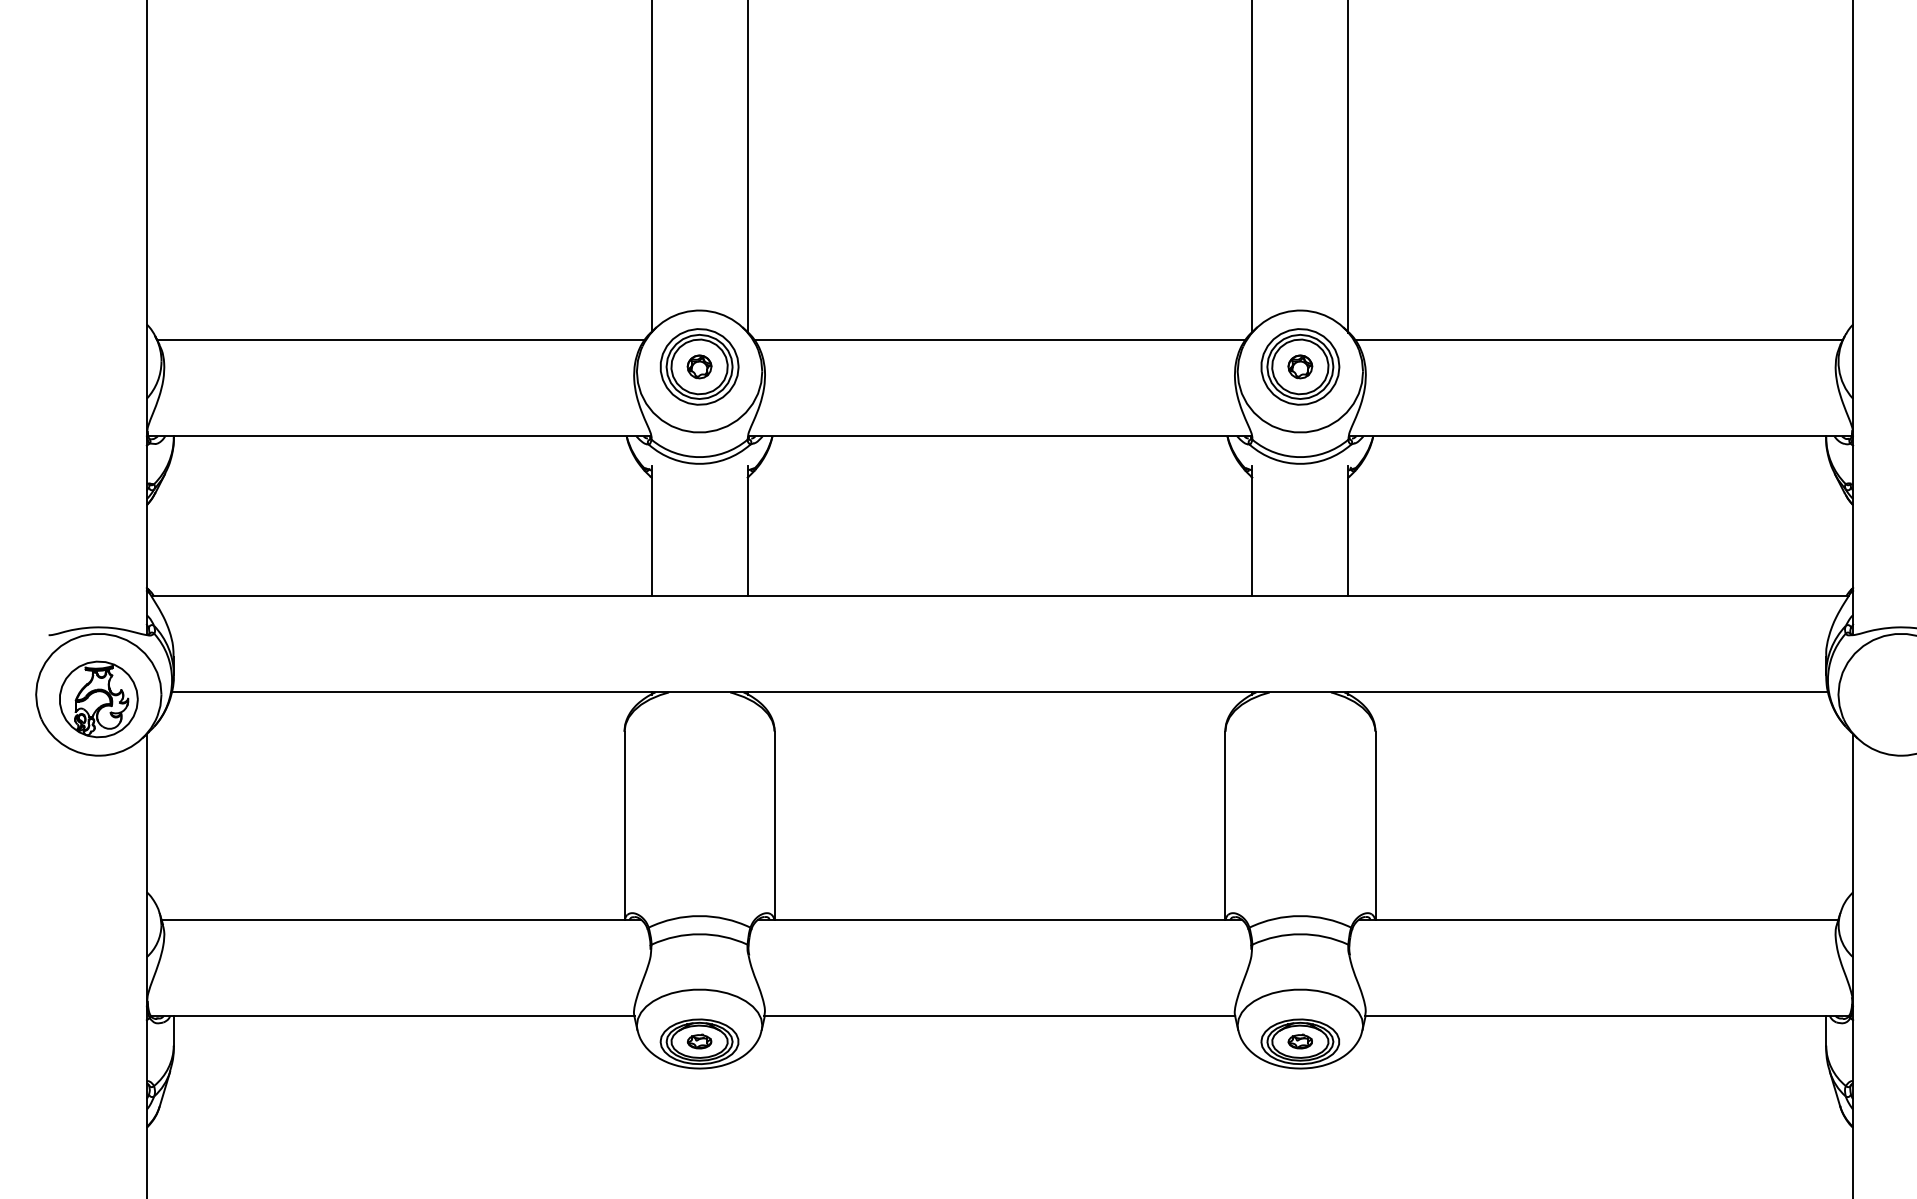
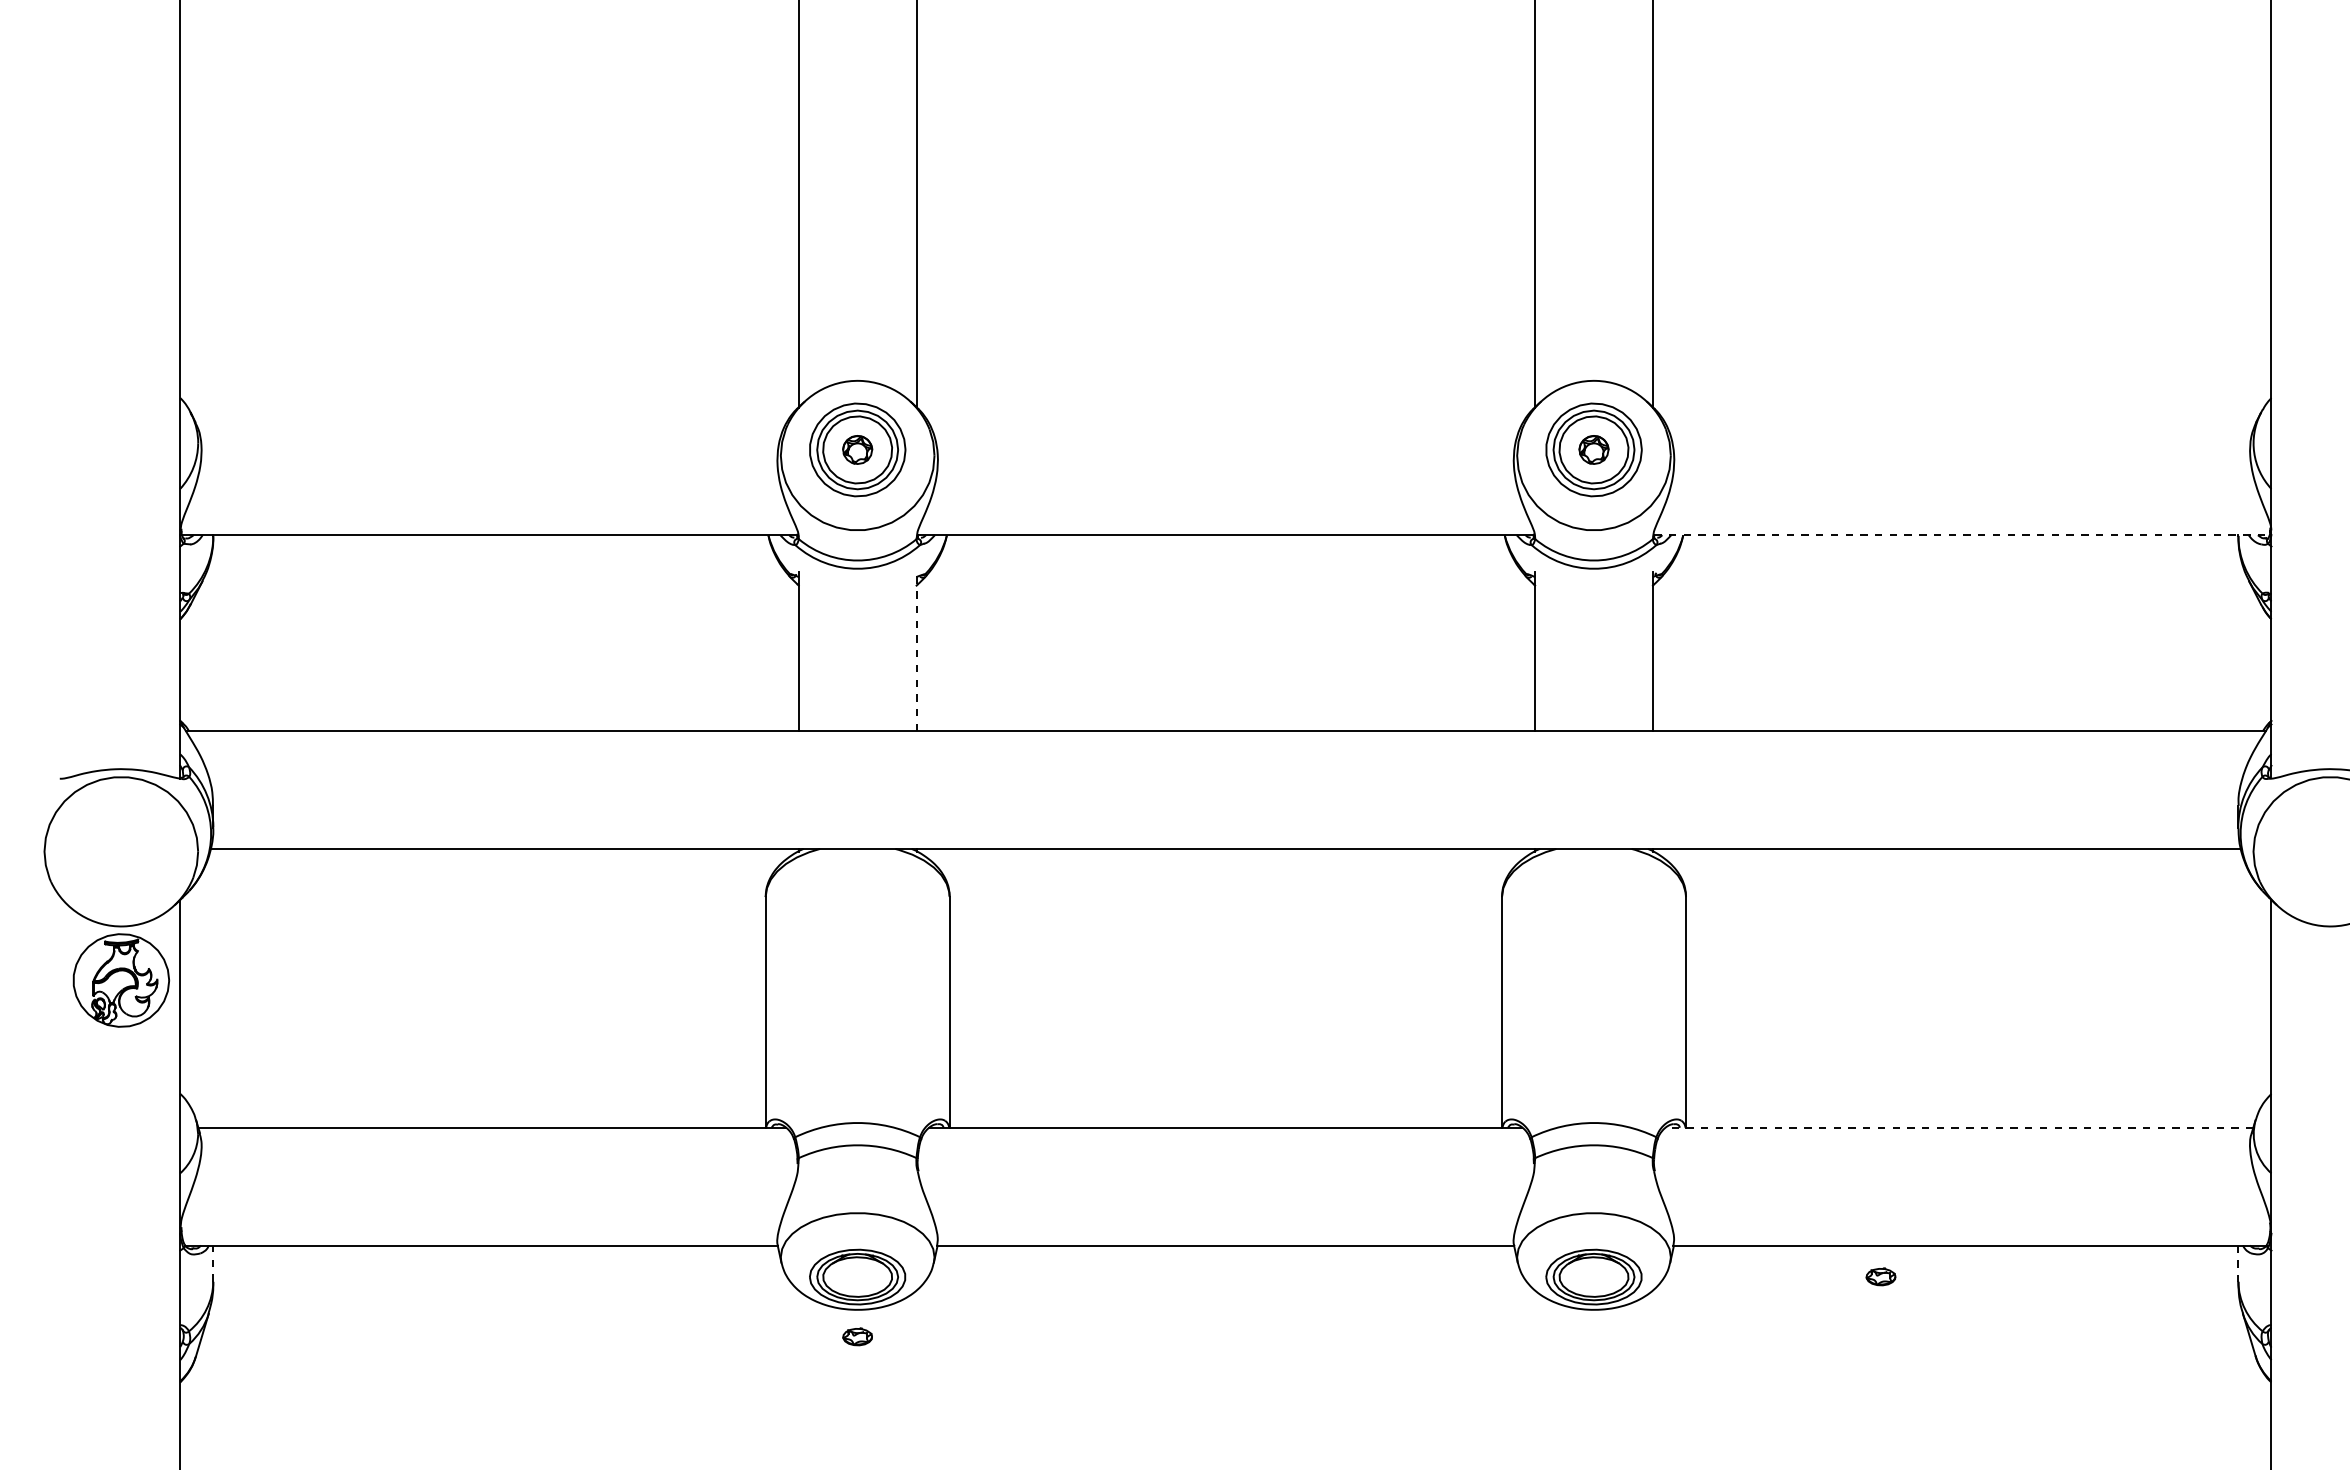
line: (400, 340) -> (491, 417), removed
line: (999, 340) -> (1225, 417), removed
line: (1598, 340) -> (1959, 417), removed
line: (1600, 436) -> (1961, 535), solid -> dashed
line: (747, 531) -> (916, 651), solid -> dashed
part: (98, 699) -> (121, 980), moved
line: (1598, 919) -> (1959, 1127), solid -> dashed
line: (174, 1030) -> (213, 1263), solid -> dashed
line: (1826, 1031) -> (2238, 1264), solid -> dashed
part: (699, 1041) -> (857, 1336), moved
part: (1299, 1041) -> (1880, 1276), moved

